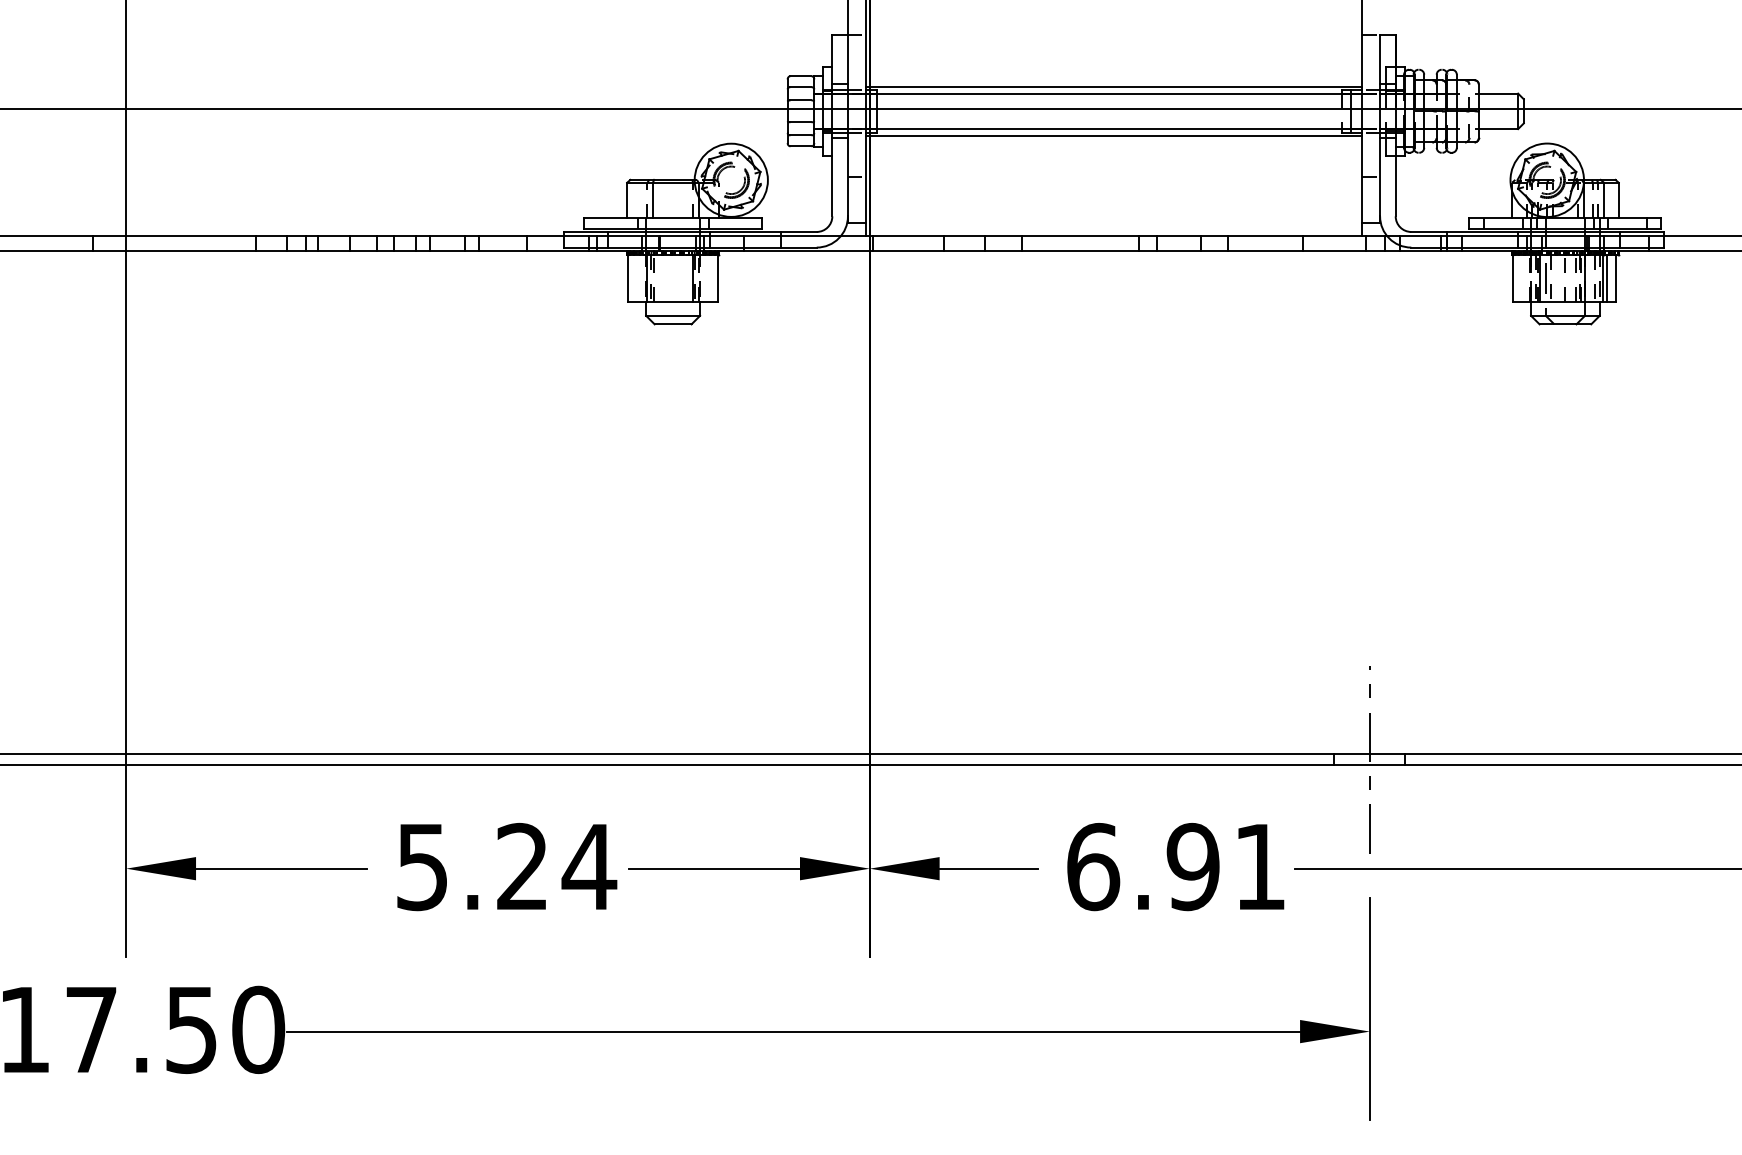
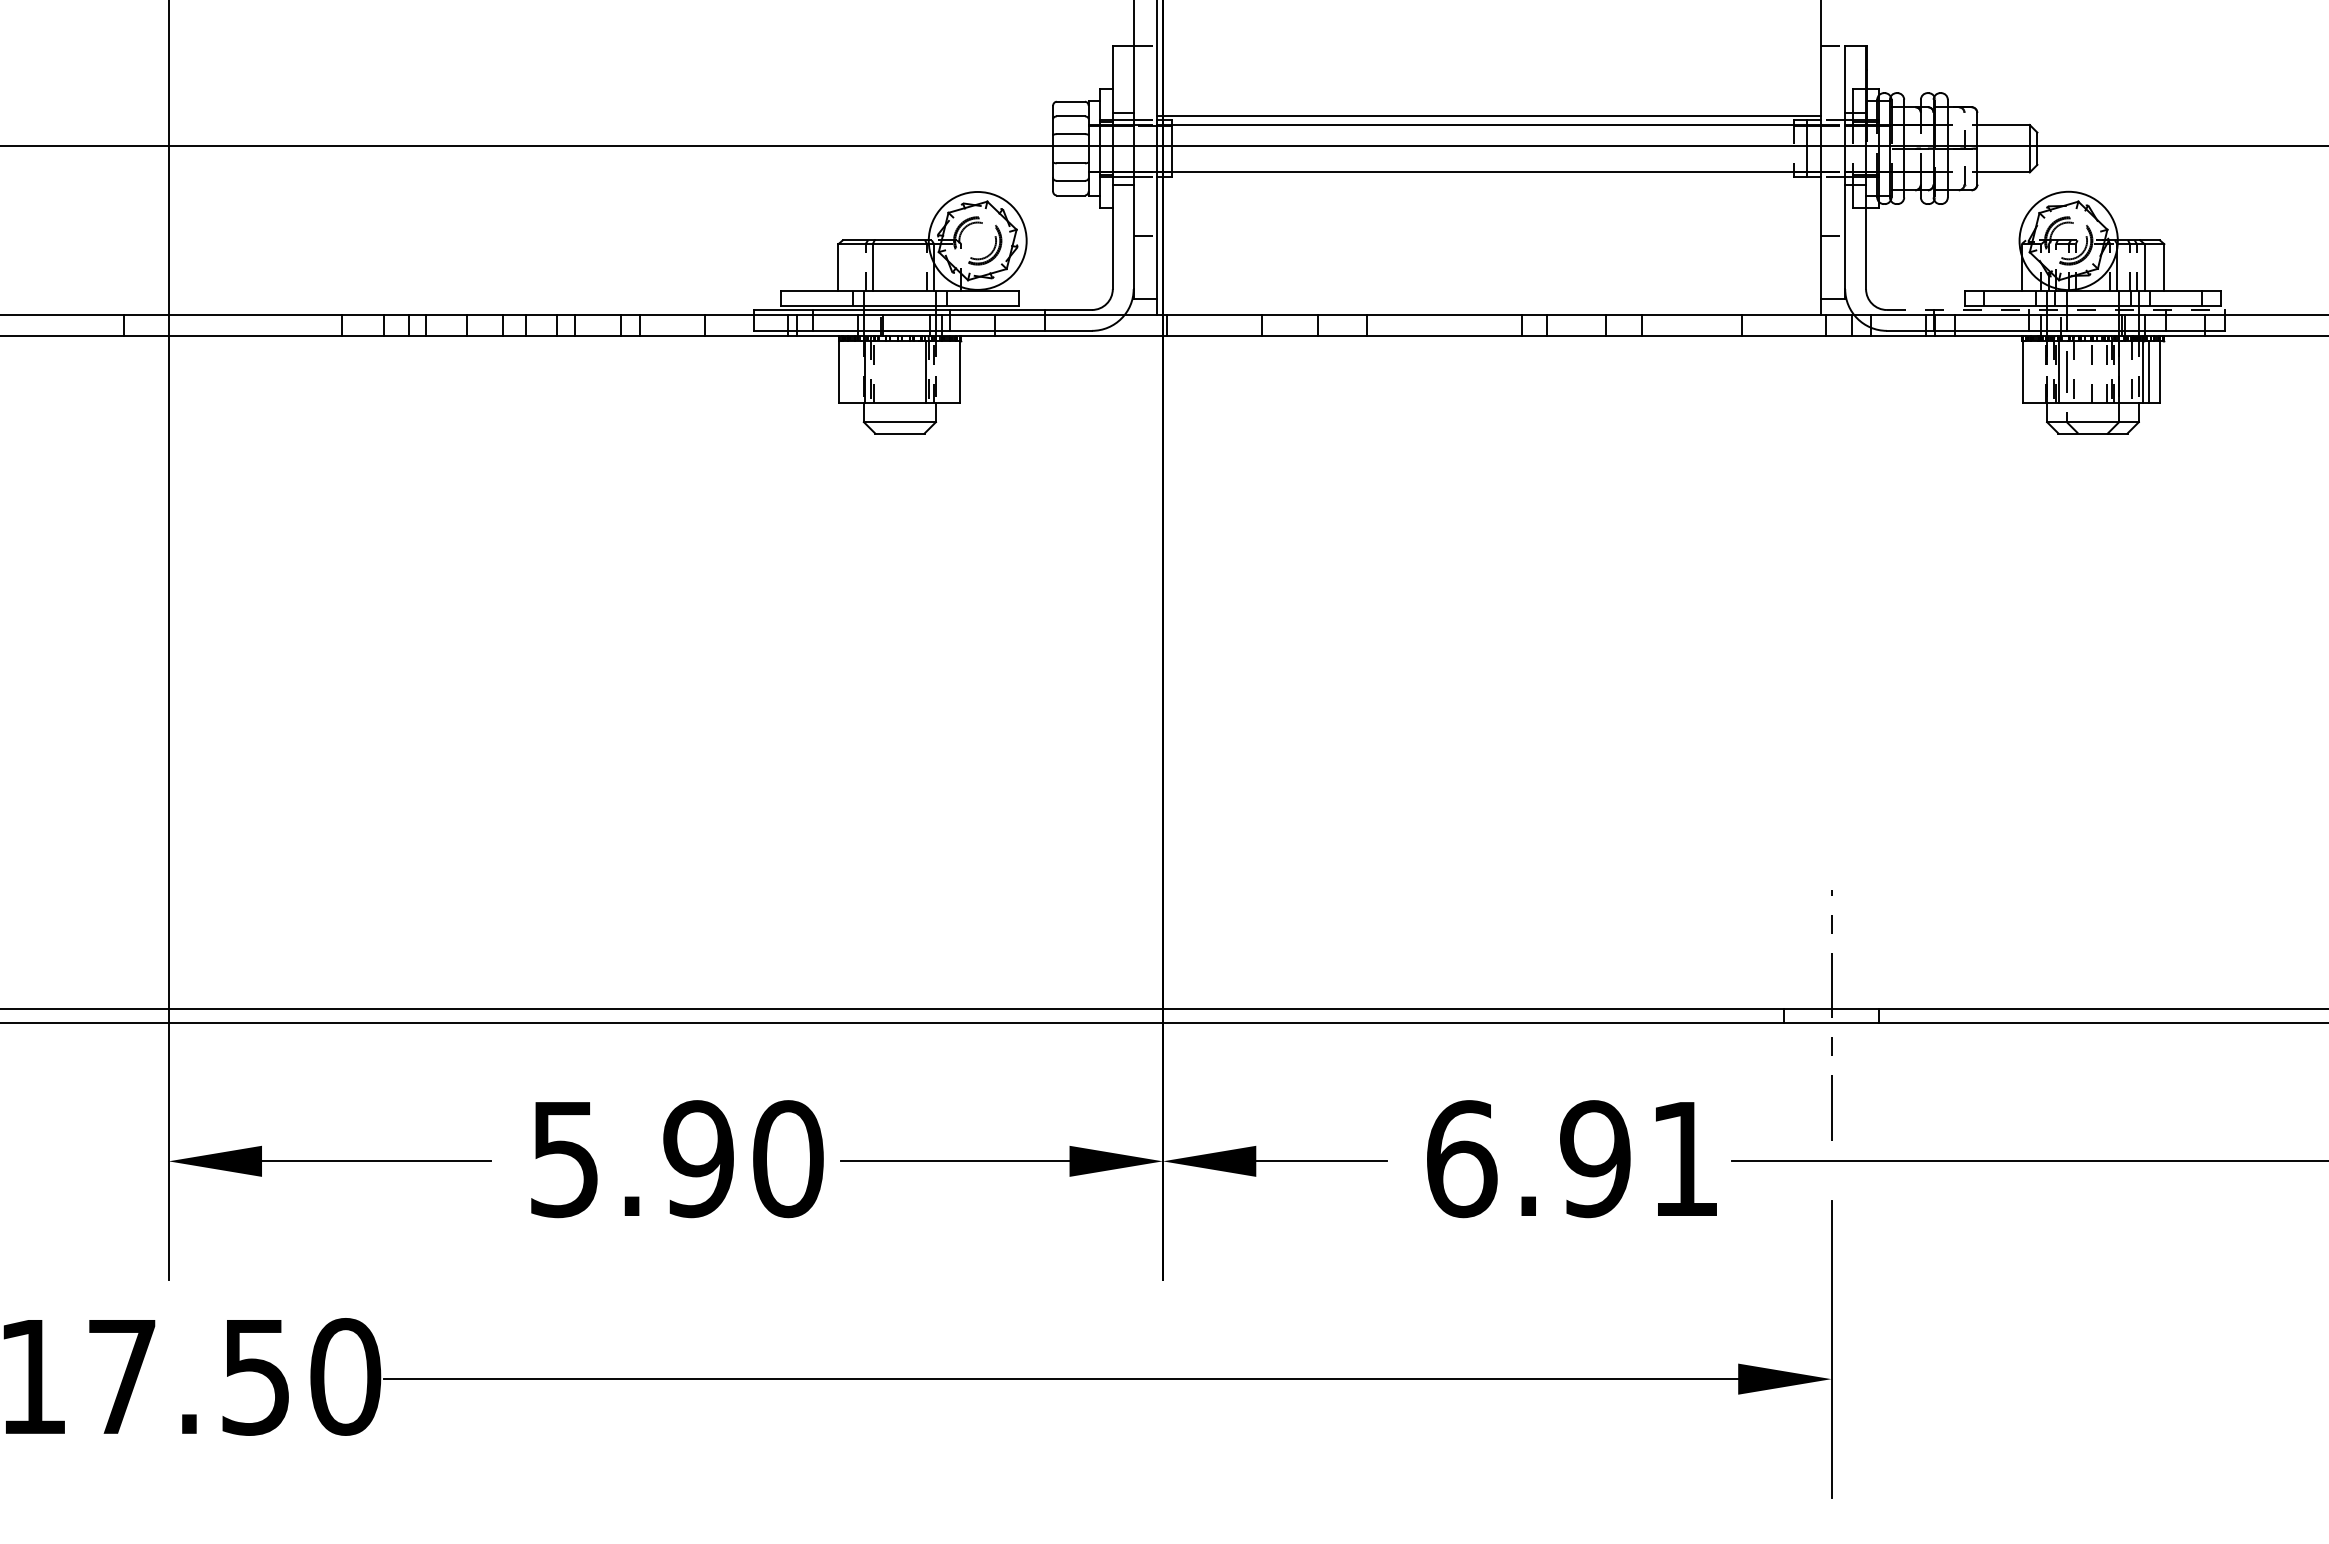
line: (1114, 135) -> (1489, 181), removed
line: (1537, 232) -> (2055, 310), solid -> dashed
text: (556, 867) -> (744, 1159), 5.24 -> 5.90

